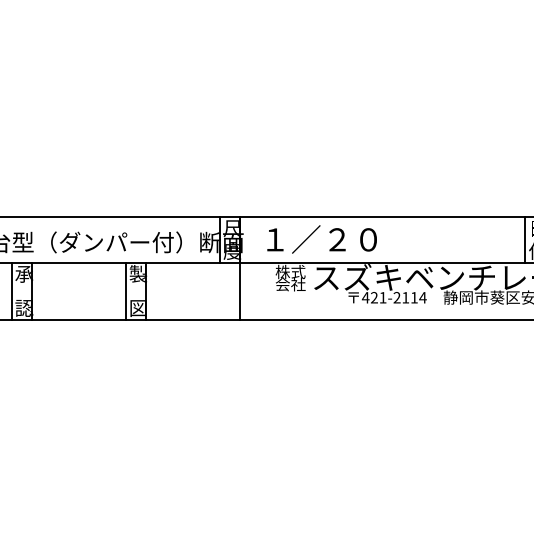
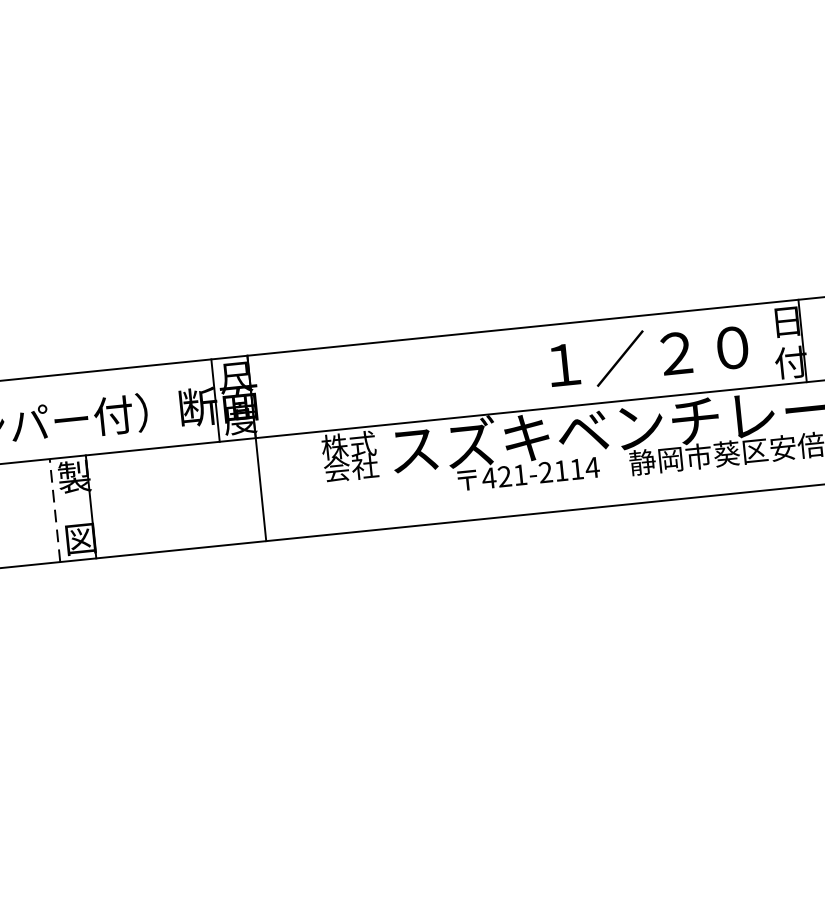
text: (321, 239) -> (647, 355), moved
line: (525, 239) -> (766, 343), removed
line: (125, 291) -> (54, 510), solid -> dashed

